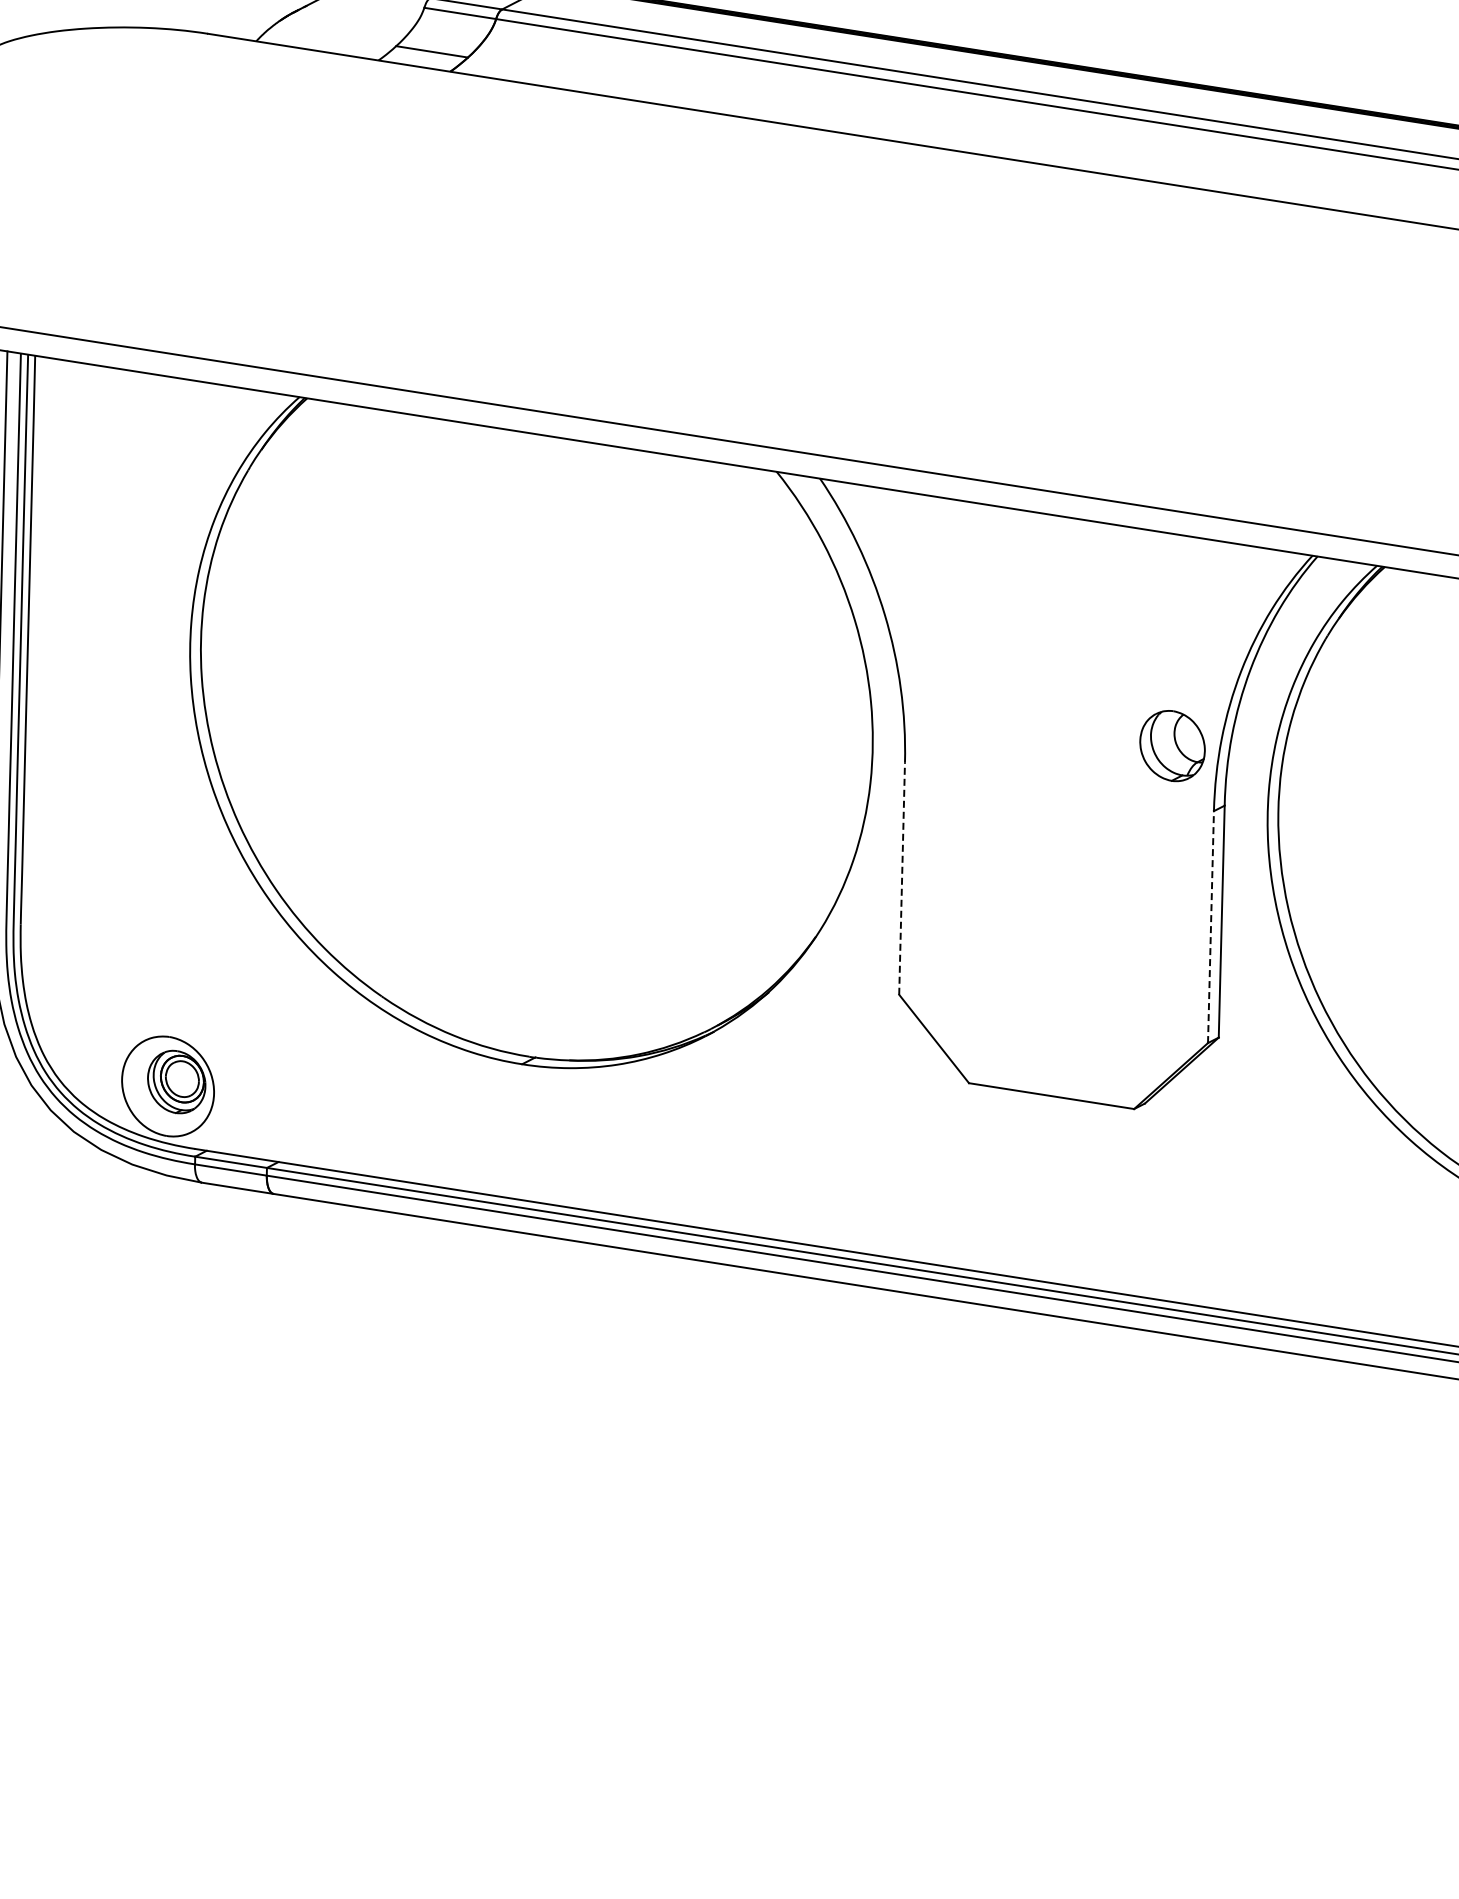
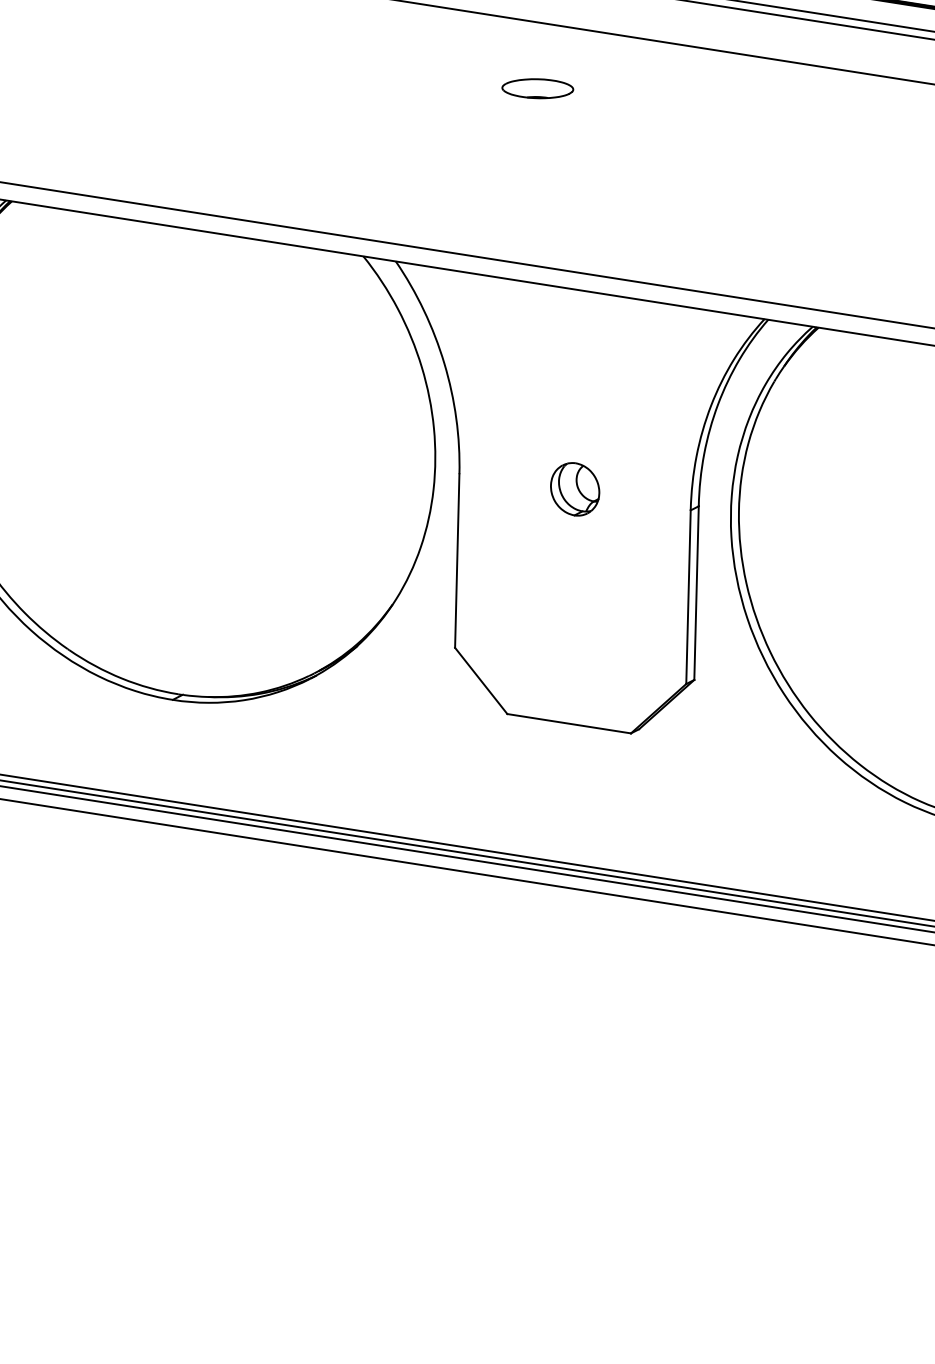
part: (1009, 247) -> (537, 88), added
part: (1172, 746) -> (575, 489), moved
line: (902, 878) -> (457, 560), dashed -> solid
line: (1210, 926) -> (688, 596), dashed -> solid

